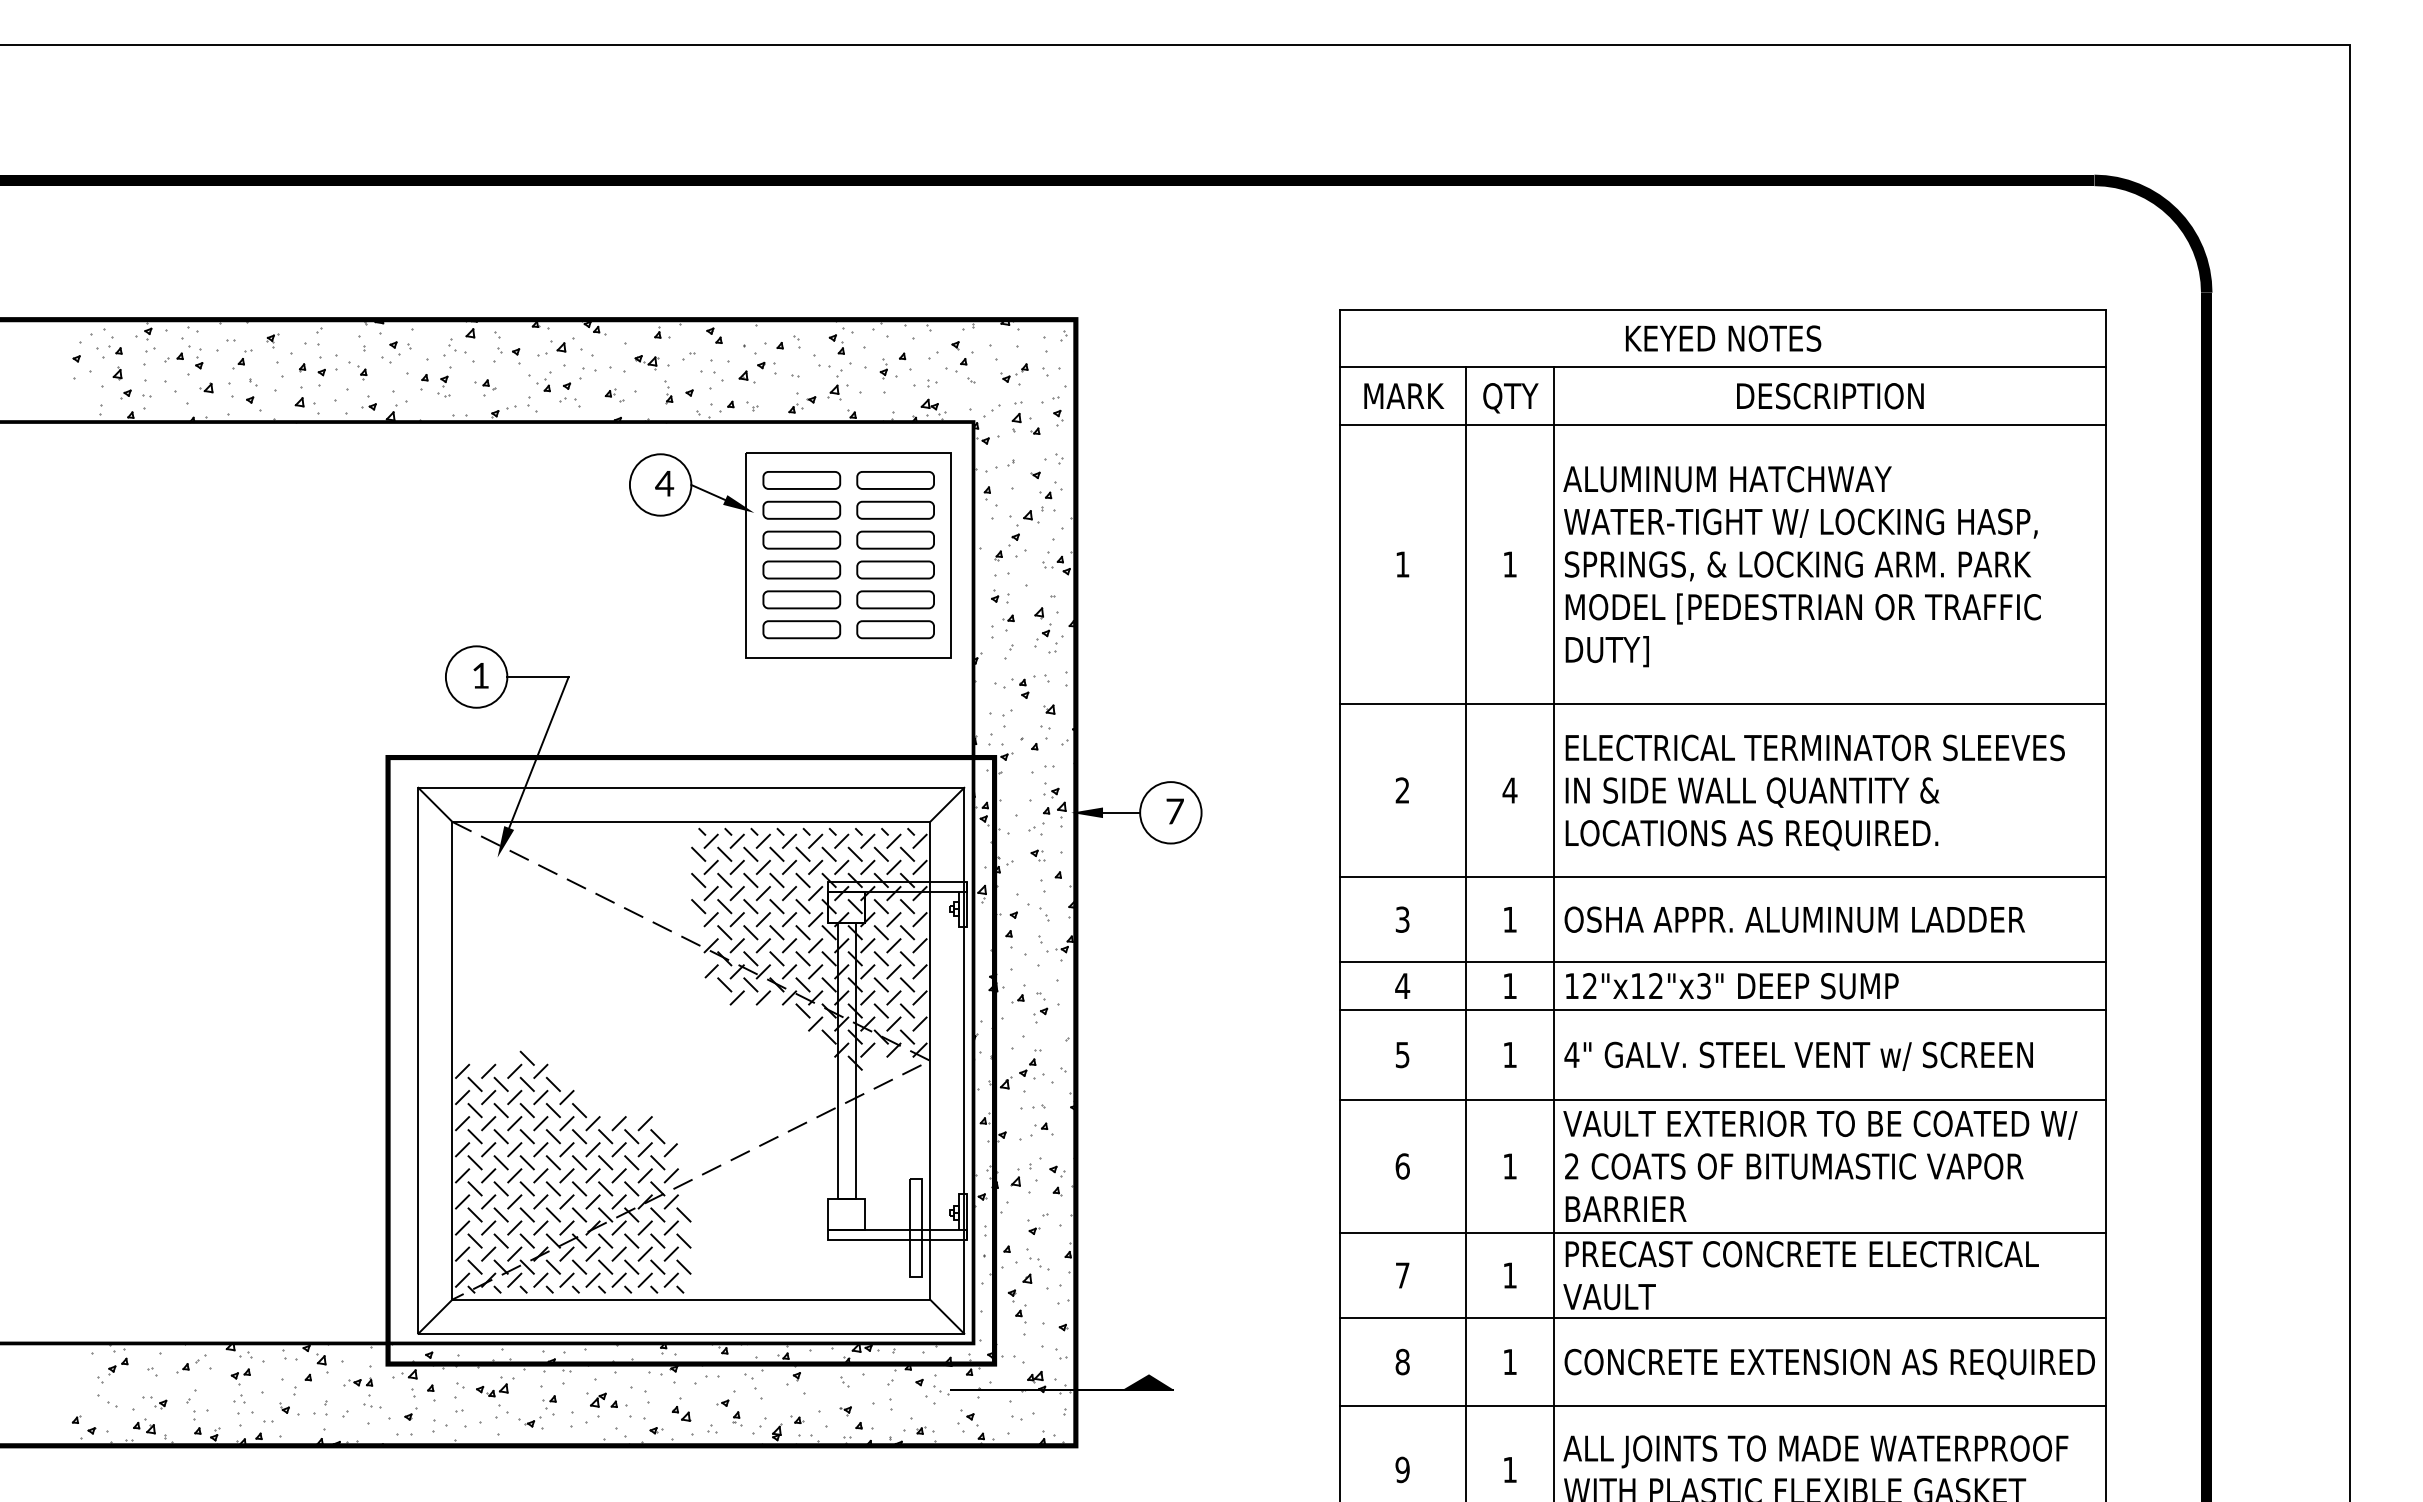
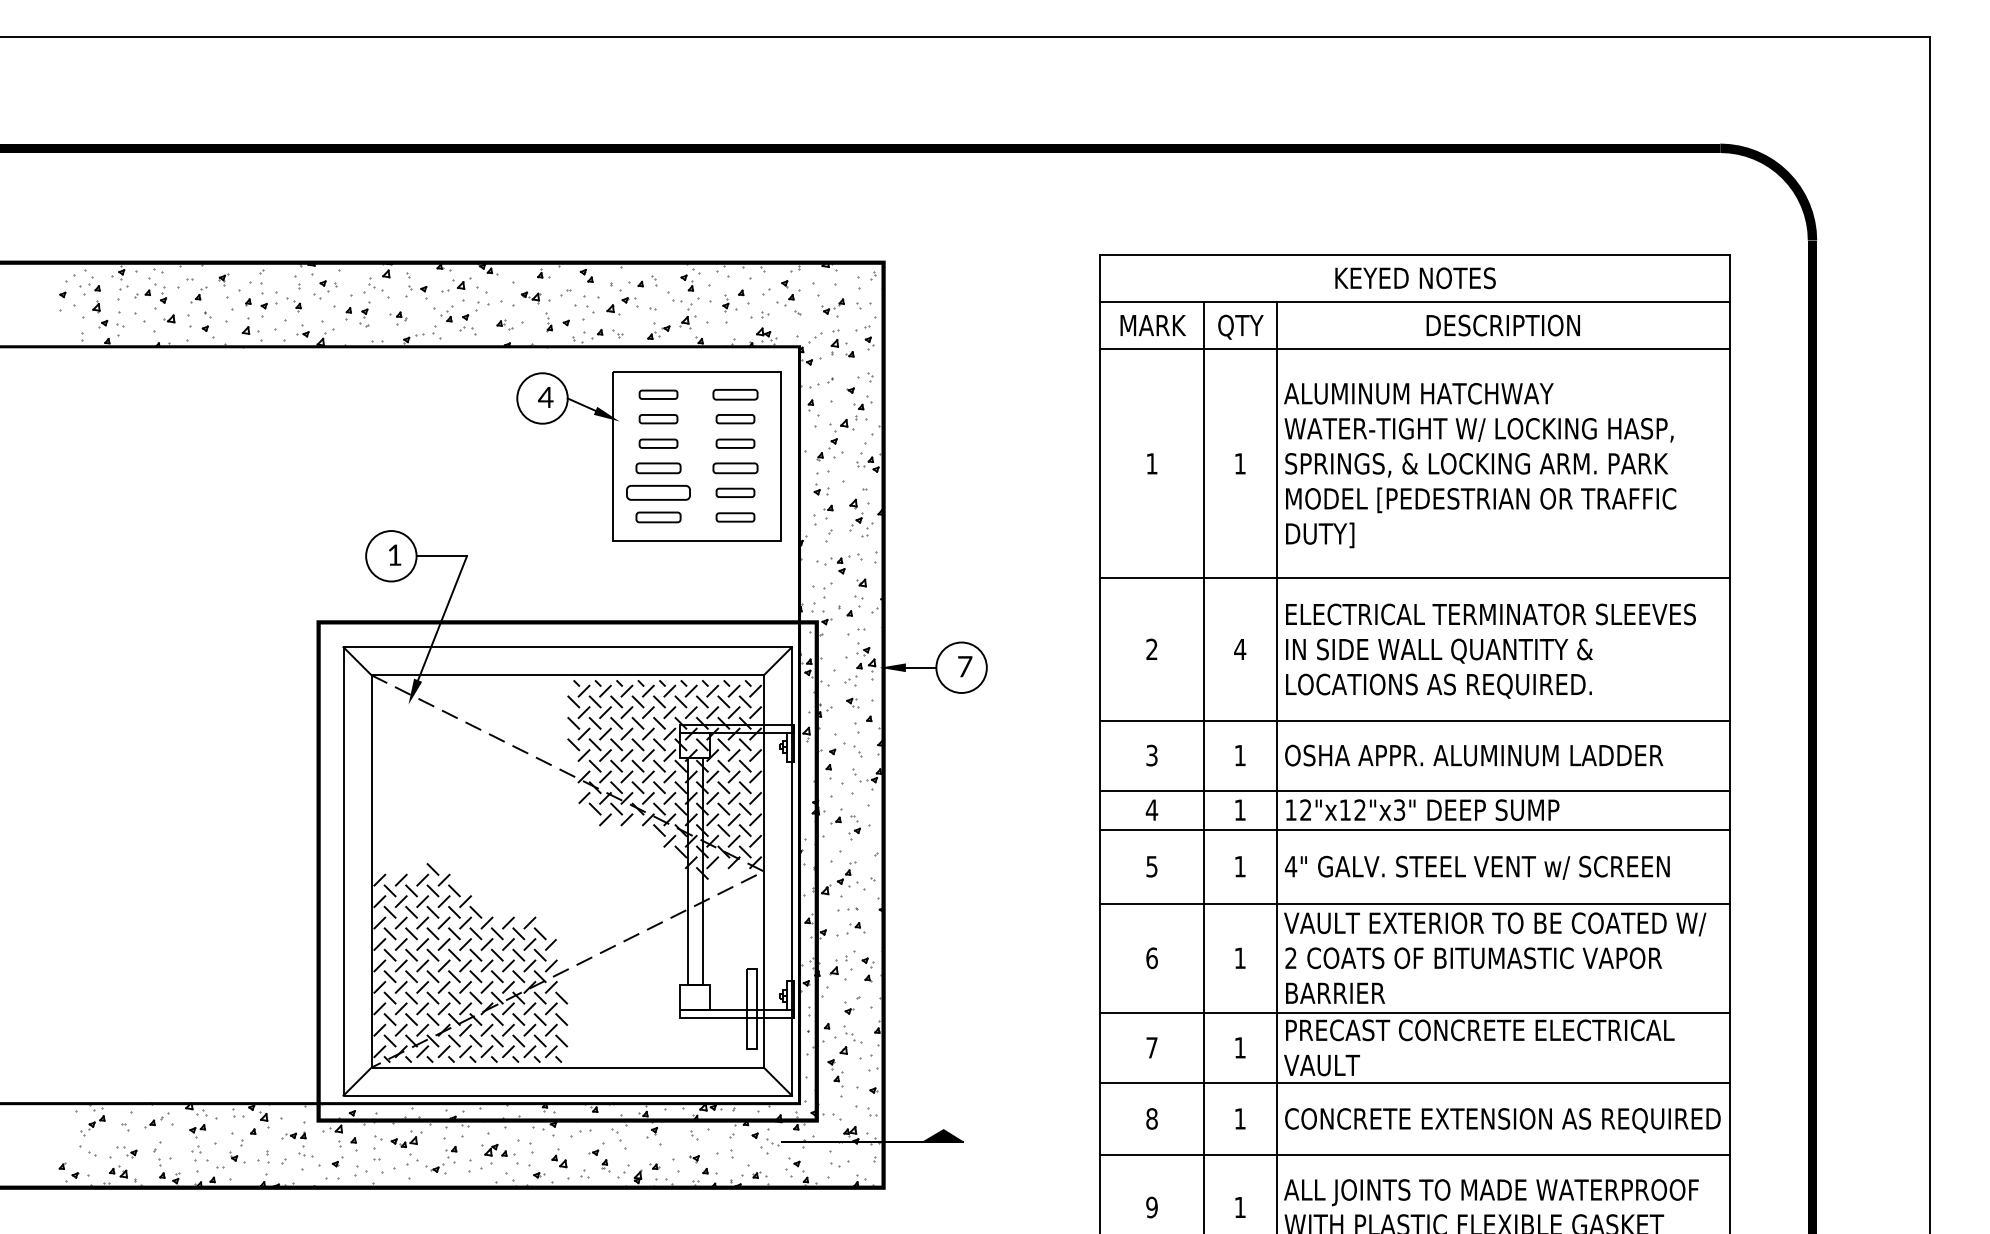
part: (801, 480) -> (658, 394), size x0.6
part: (895, 480) -> (735, 394), size x0.7
part: (801, 509) -> (658, 418), size x0.6
part: (895, 509) -> (735, 418), size x0.6
part: (801, 539) -> (658, 443), size x0.6
part: (895, 539) -> (735, 443), size x0.6
part: (801, 569) -> (658, 467), size x0.7
part: (895, 569) -> (735, 467), size x0.7
part: (895, 599) -> (735, 492), size x0.6
part: (801, 629) -> (658, 517), size x0.7
part: (895, 629) -> (735, 517), size x0.6

